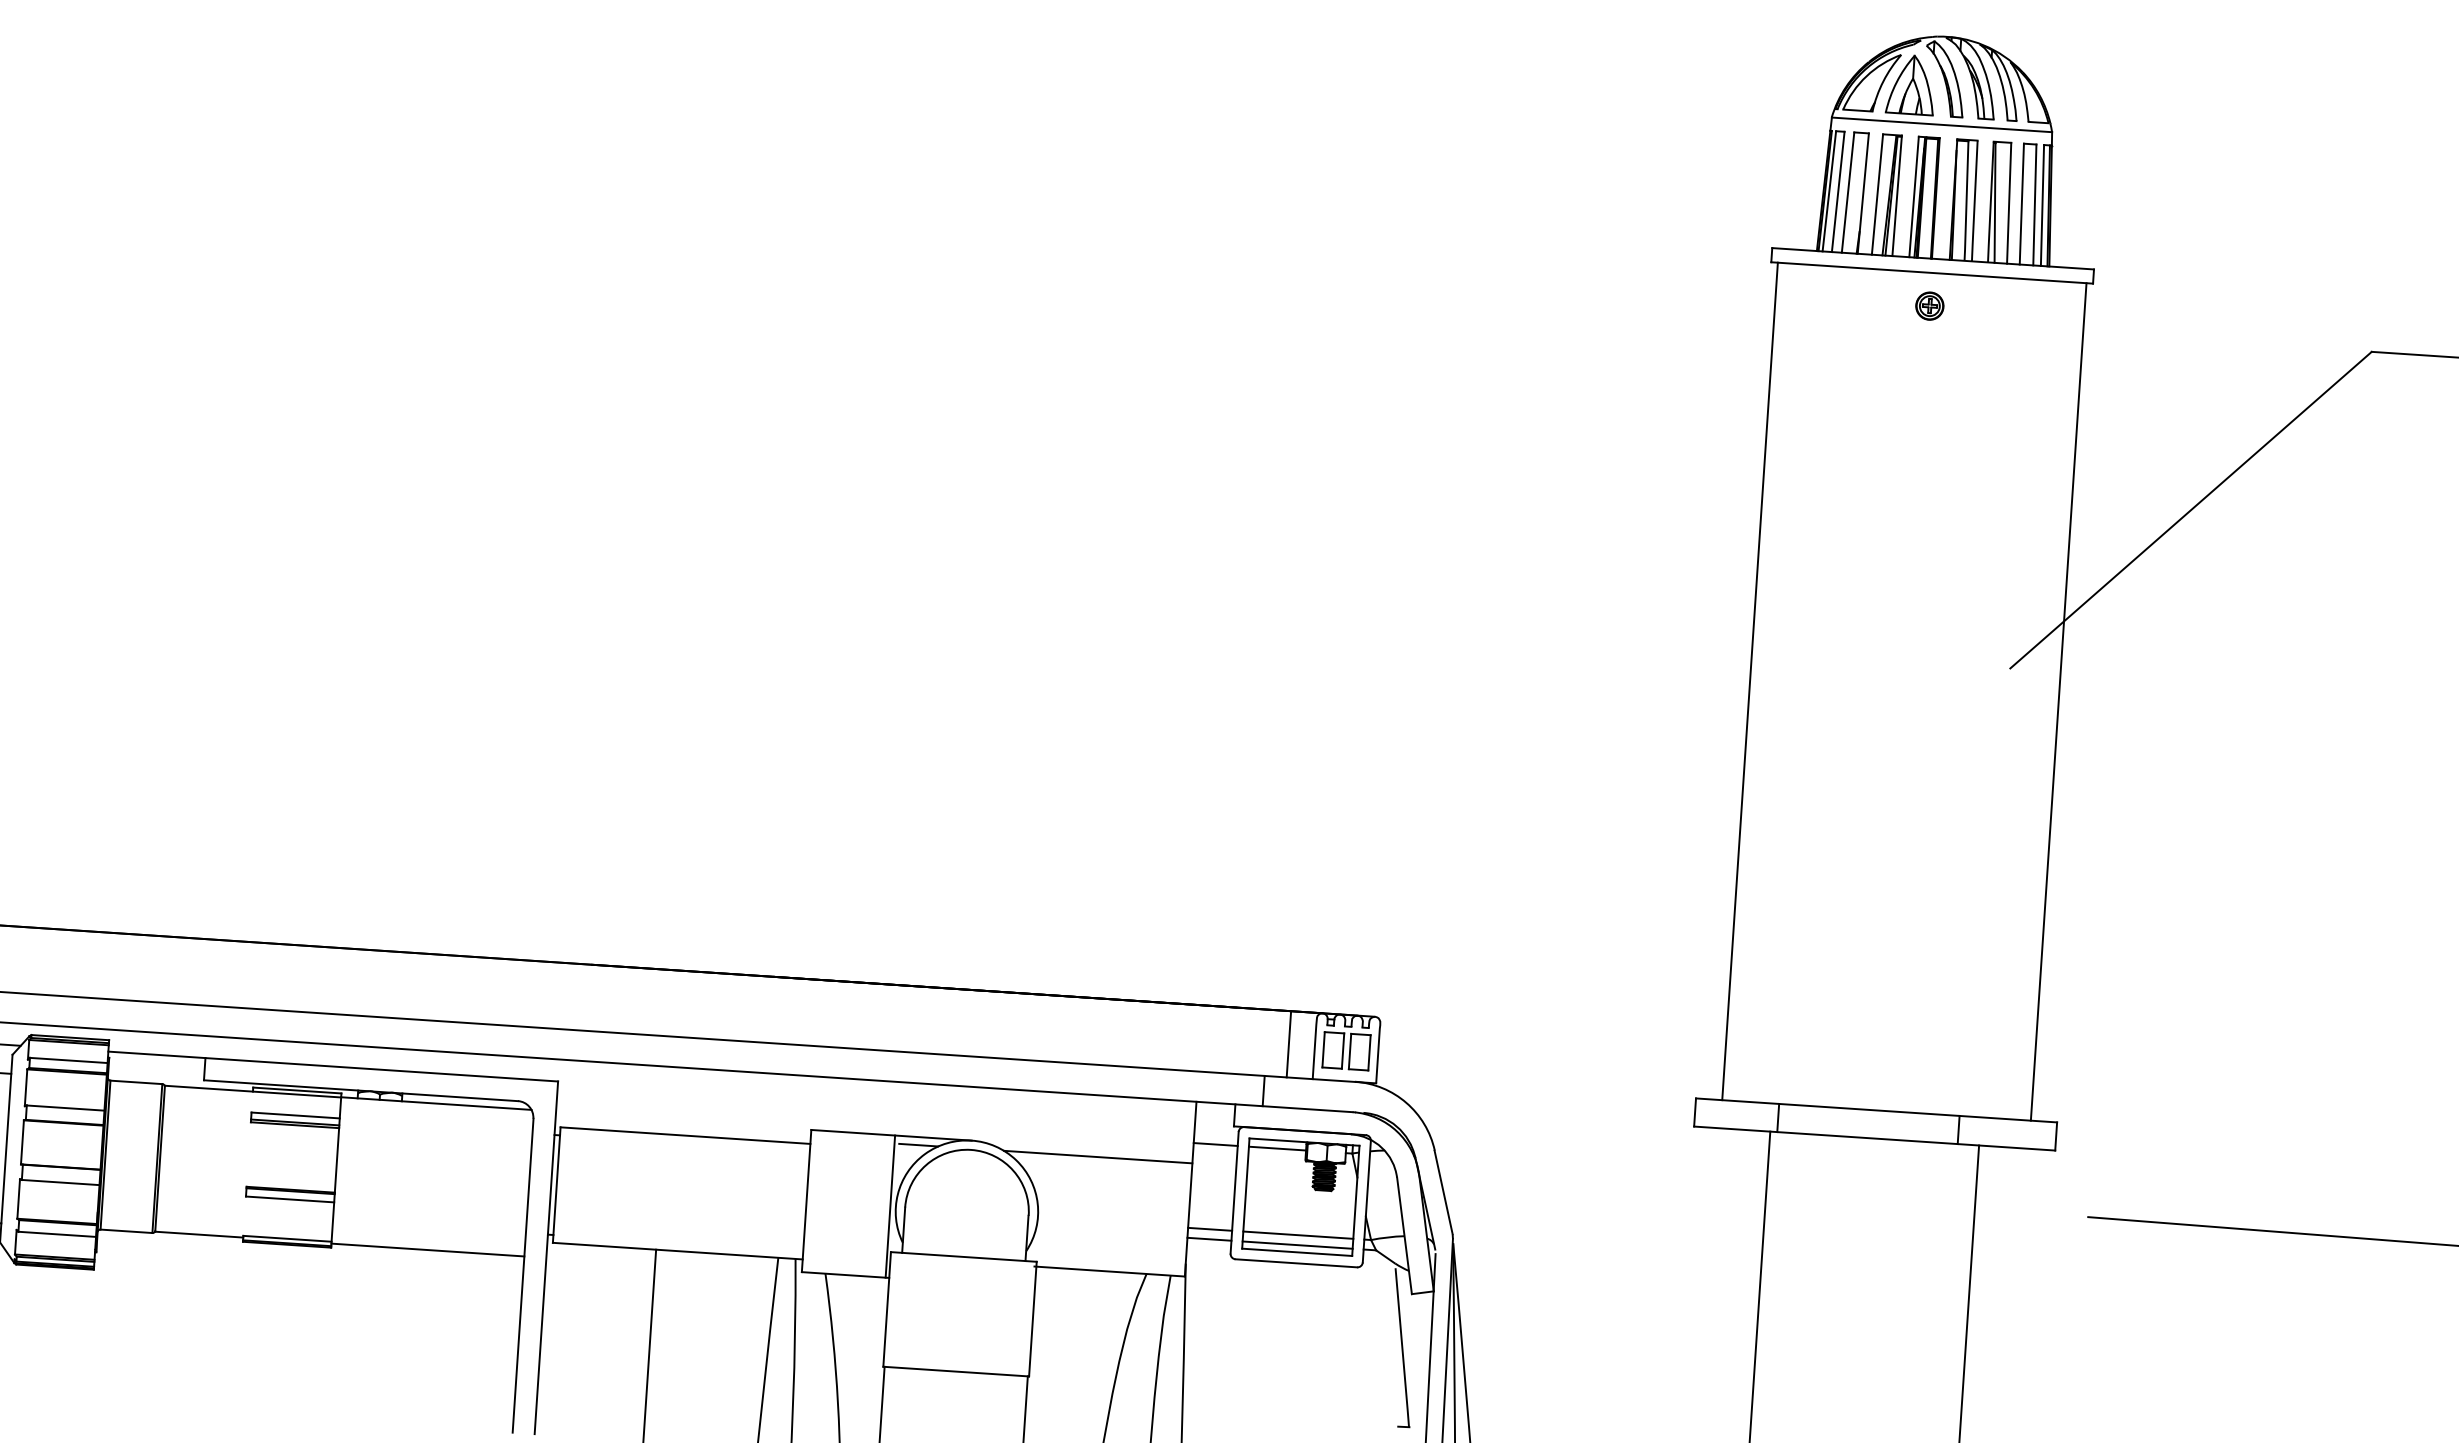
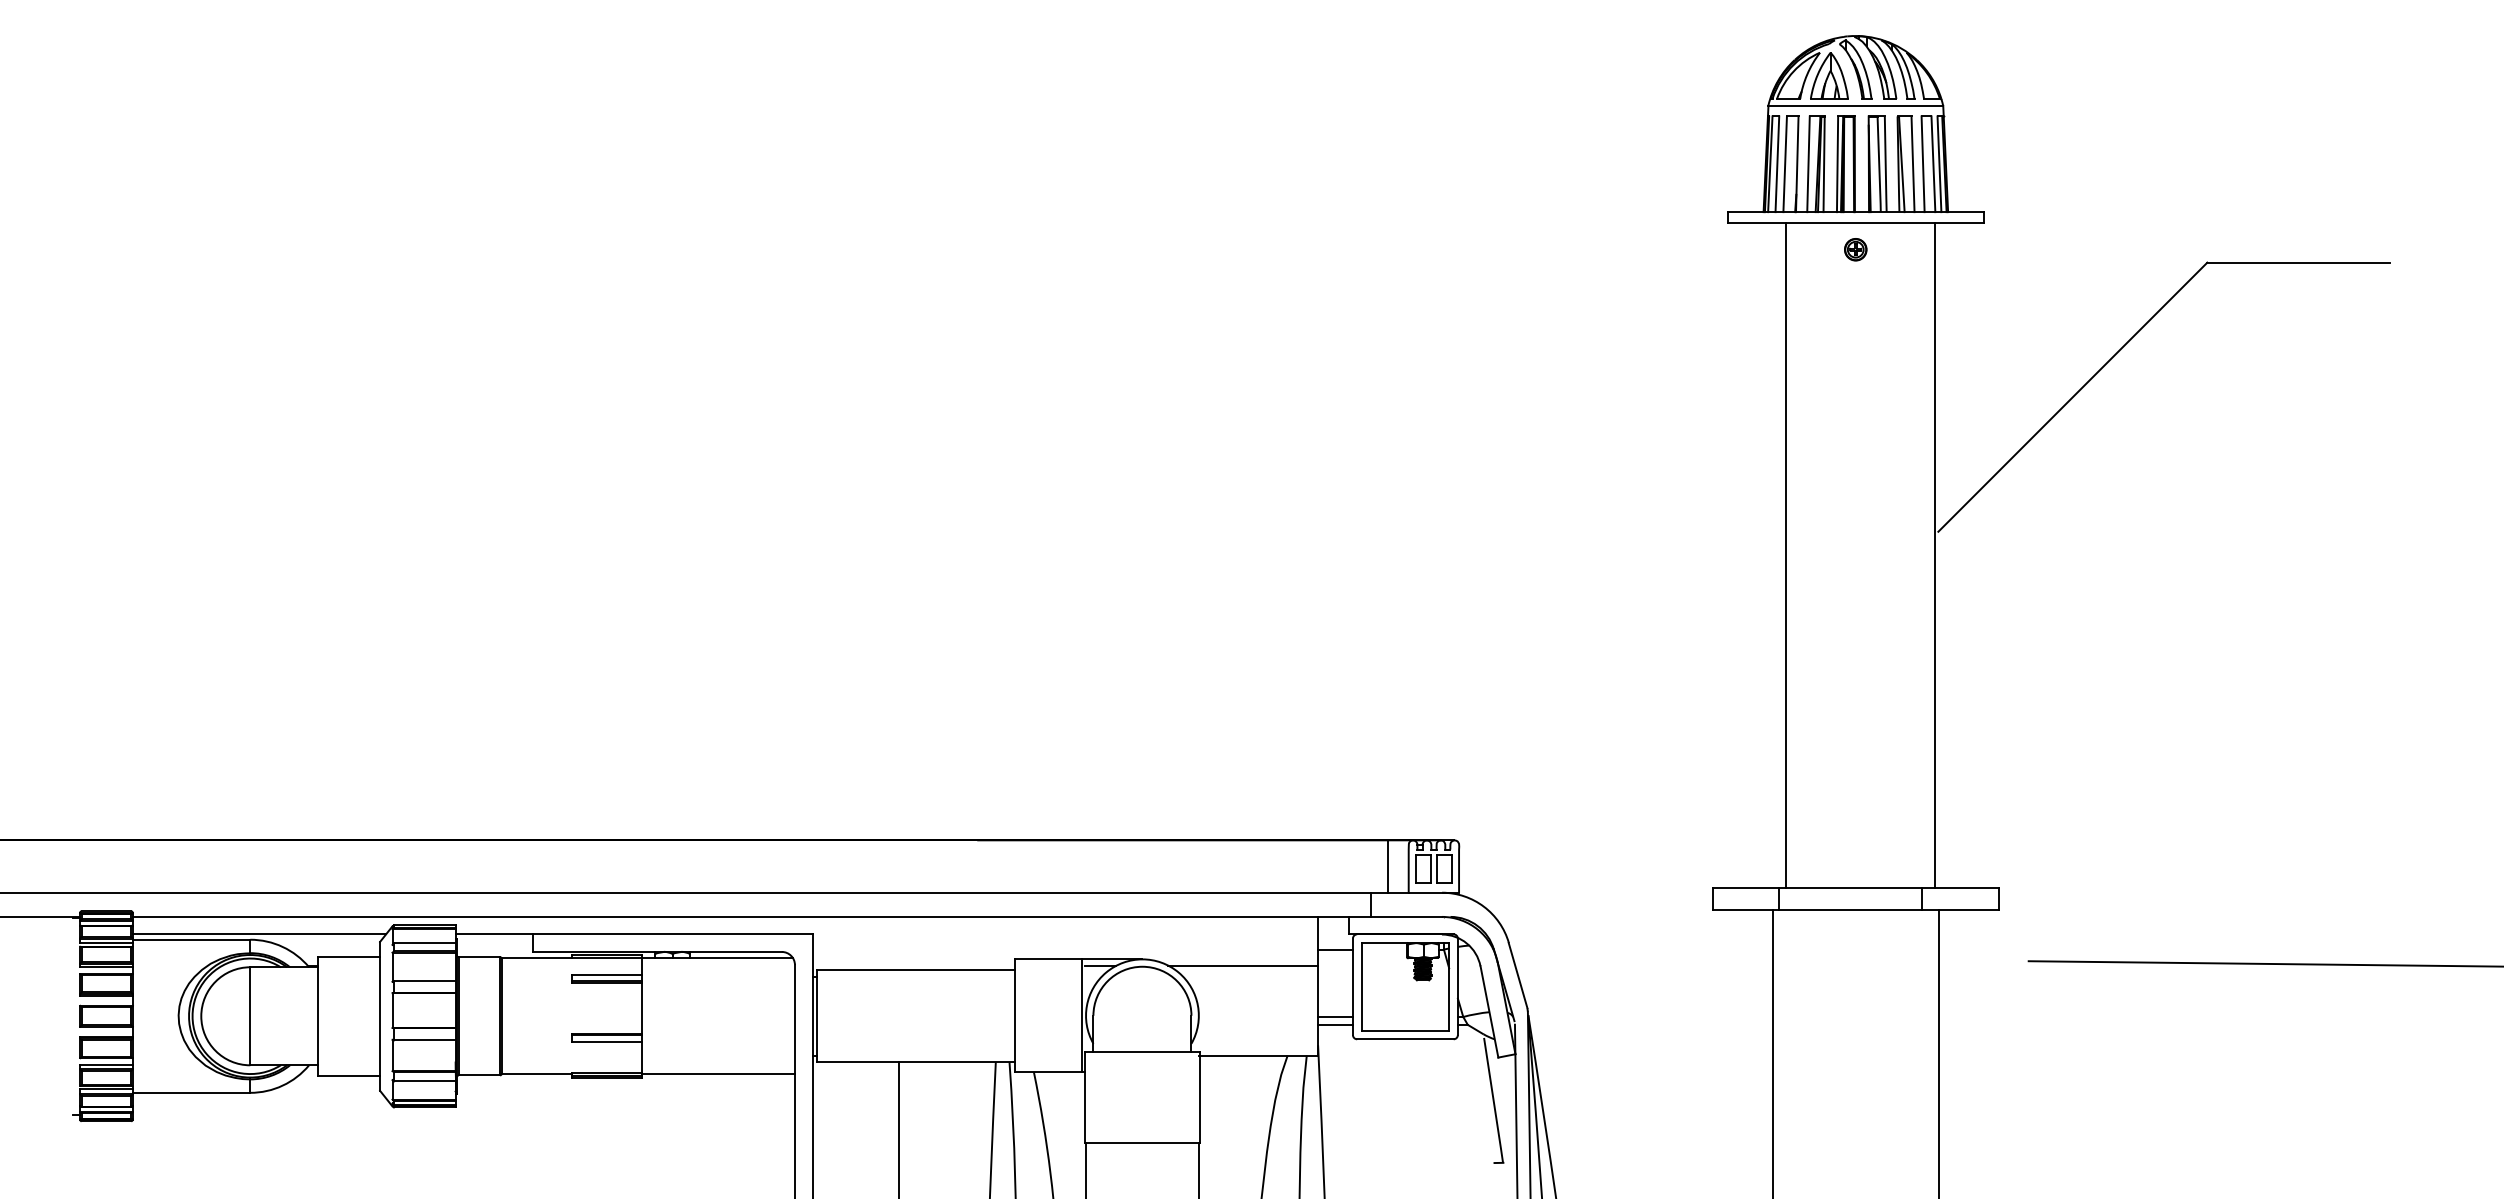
line: (1750, 681) -> (1786, 555), moved
line: (2058, 701) -> (1935, 555), moved
line: (1277, 1148) -> (1384, 949), removed
line: (1298, 1234) -> (1405, 1016), removed
line: (1297, 1244) -> (1405, 1024), removed

